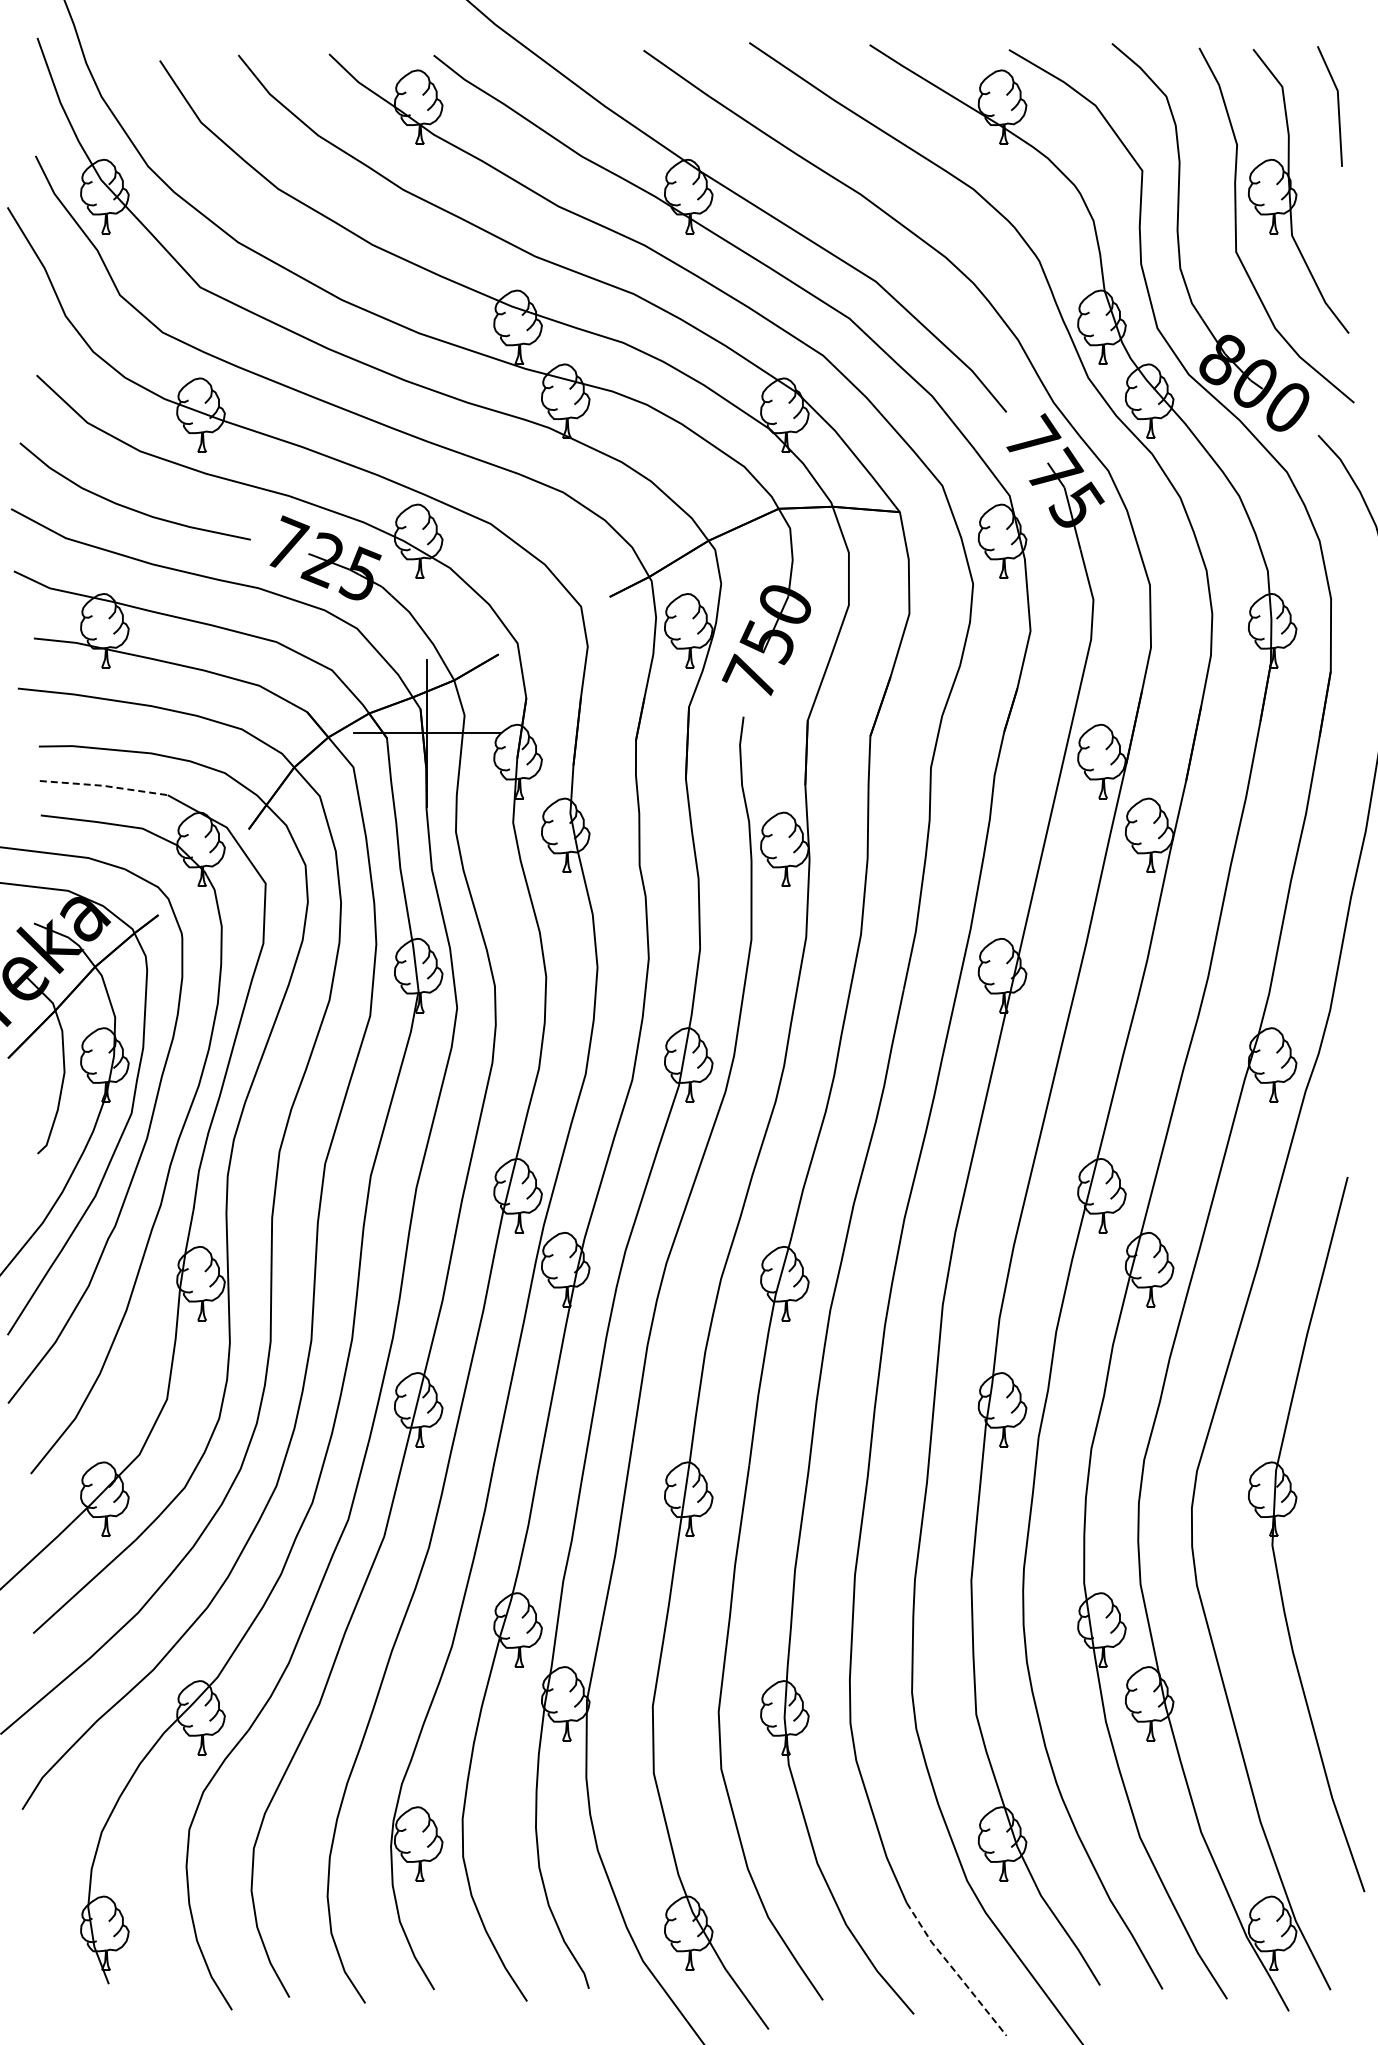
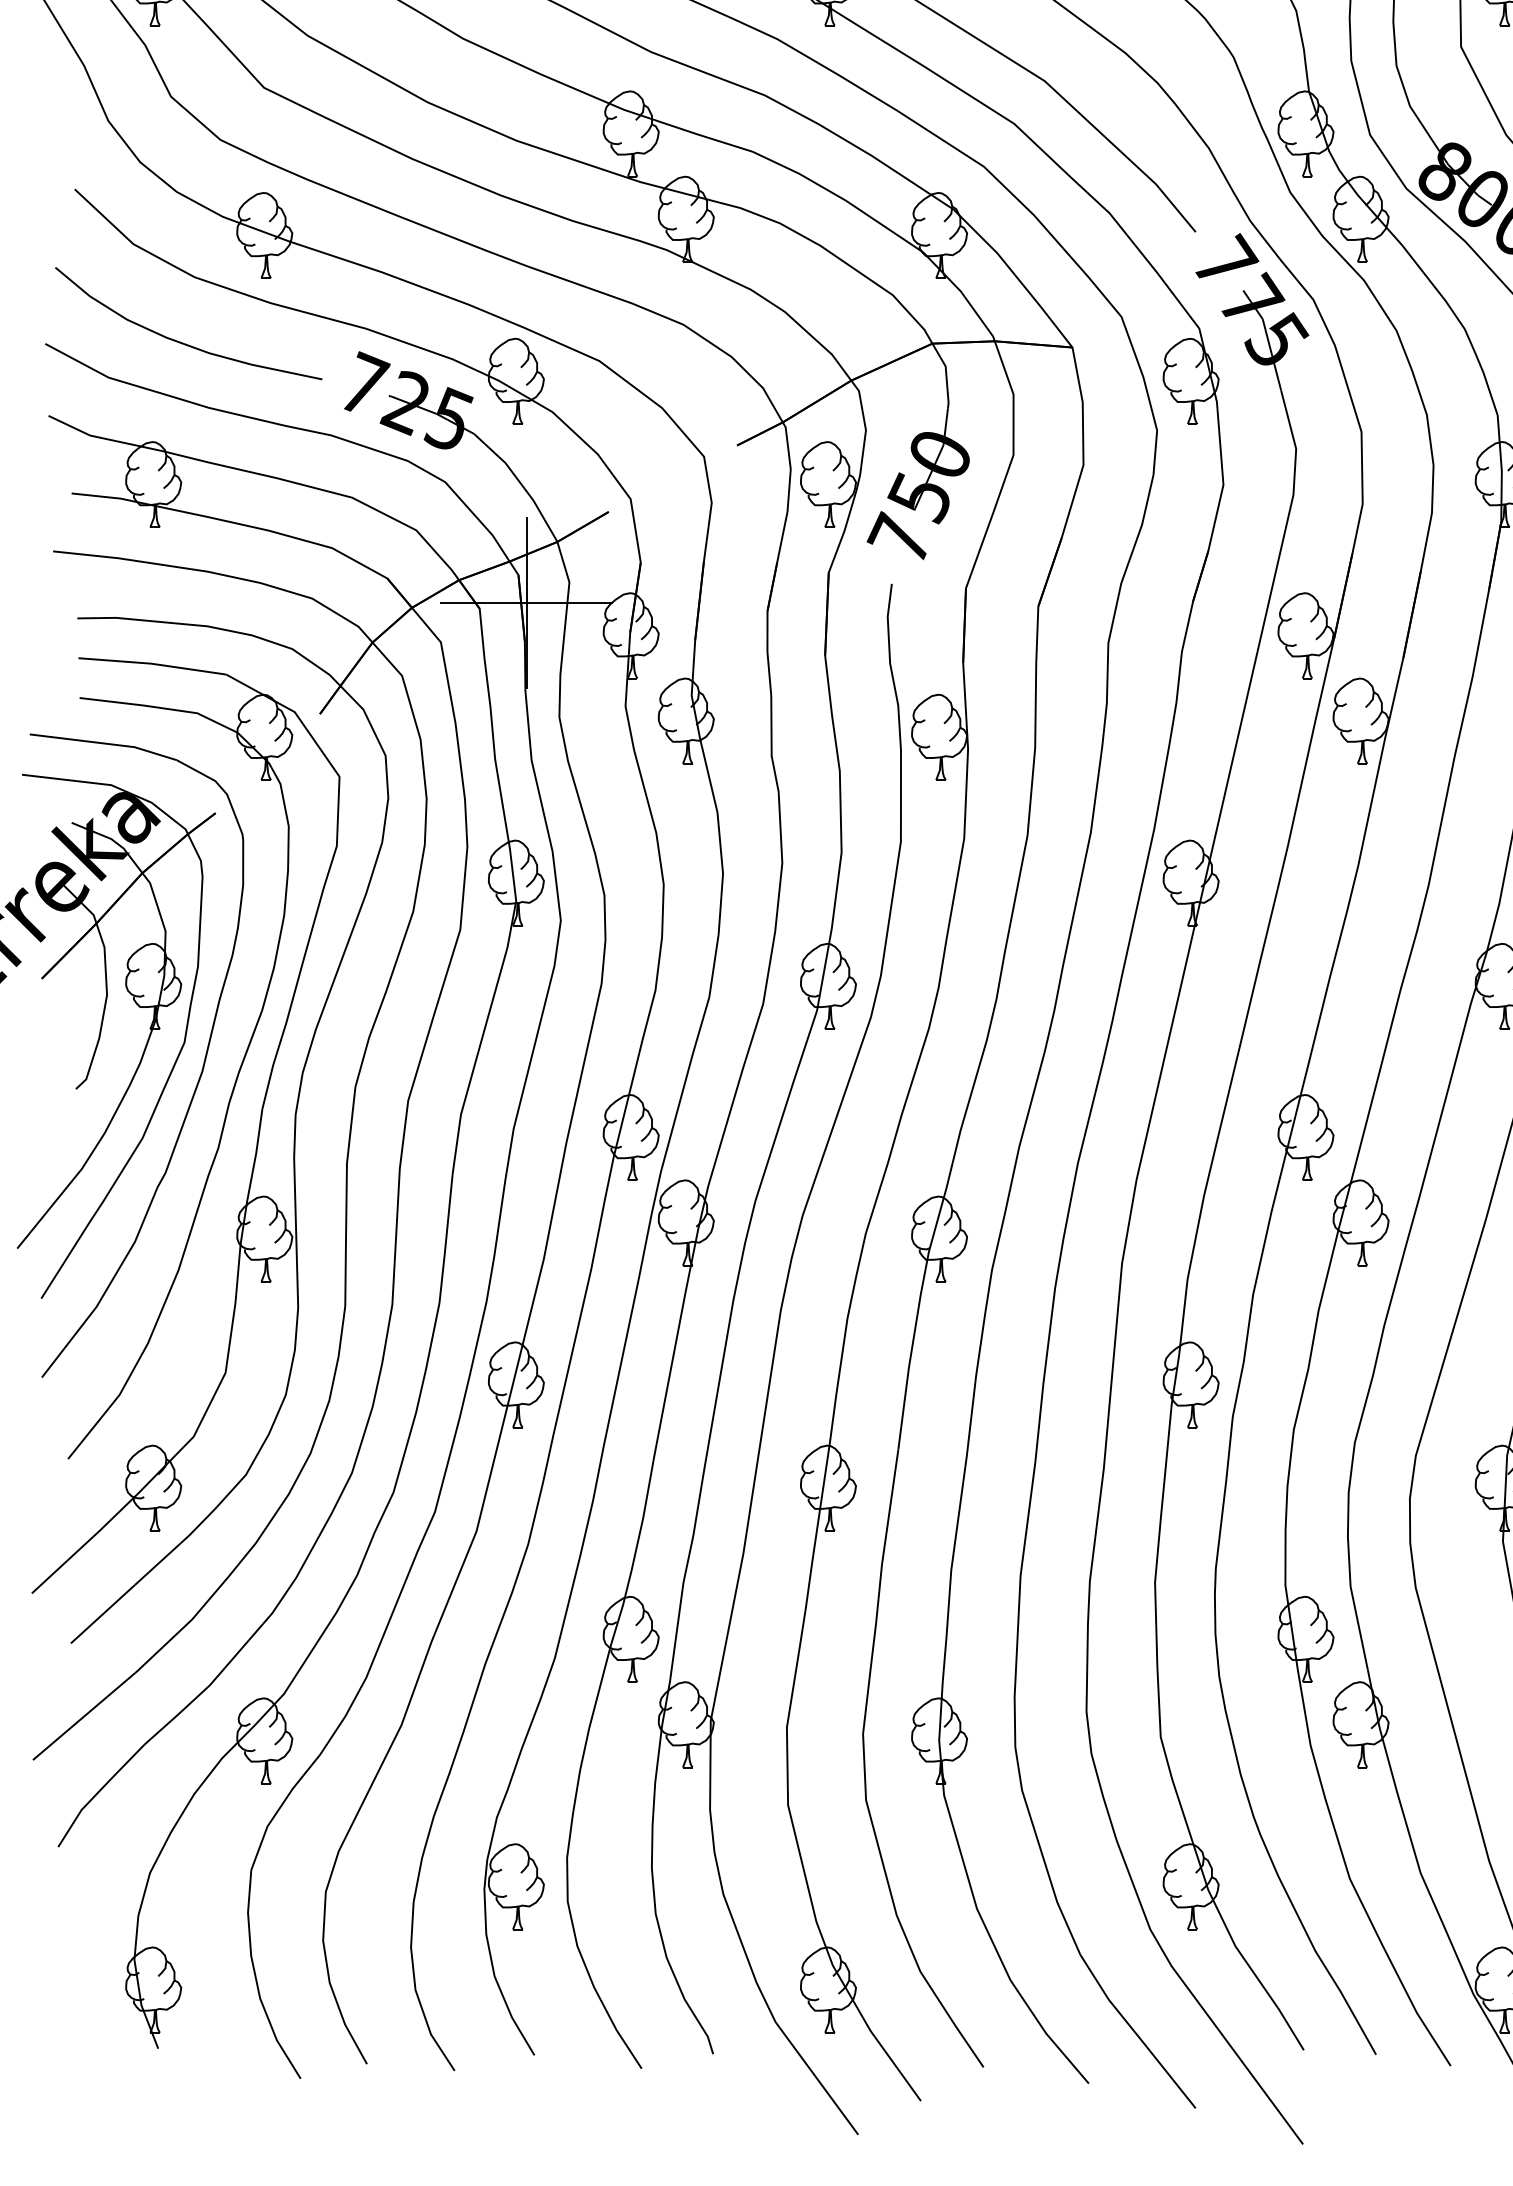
line: (103, 785) -> (152, 663), dashed -> solid
line: (954, 1970) -> (1135, 2032), dashed -> solid

